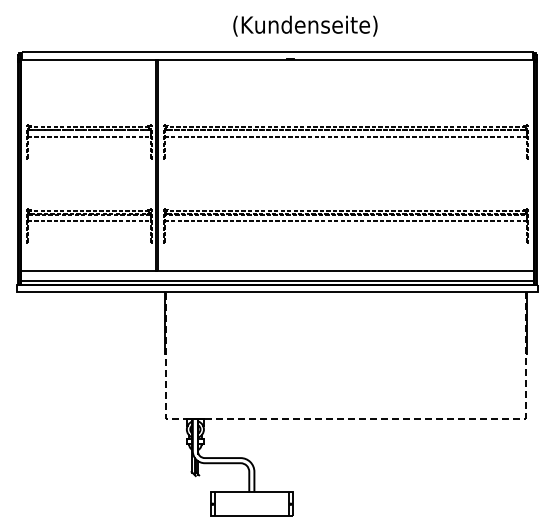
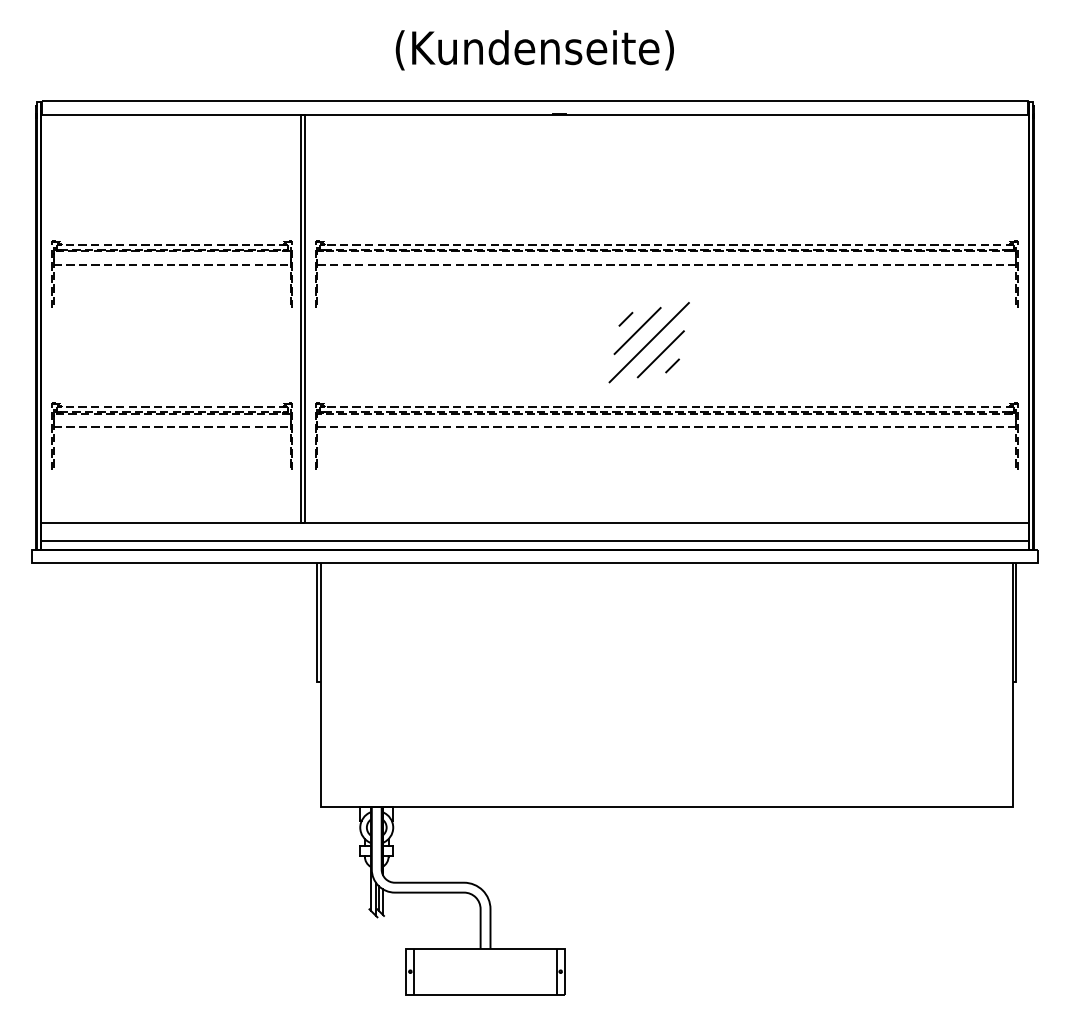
text: (305, 25) -> (535, 48), moved
part: (336, 177) -> (648, 341), added
line: (345, 418) -> (666, 806), dashed -> solid

